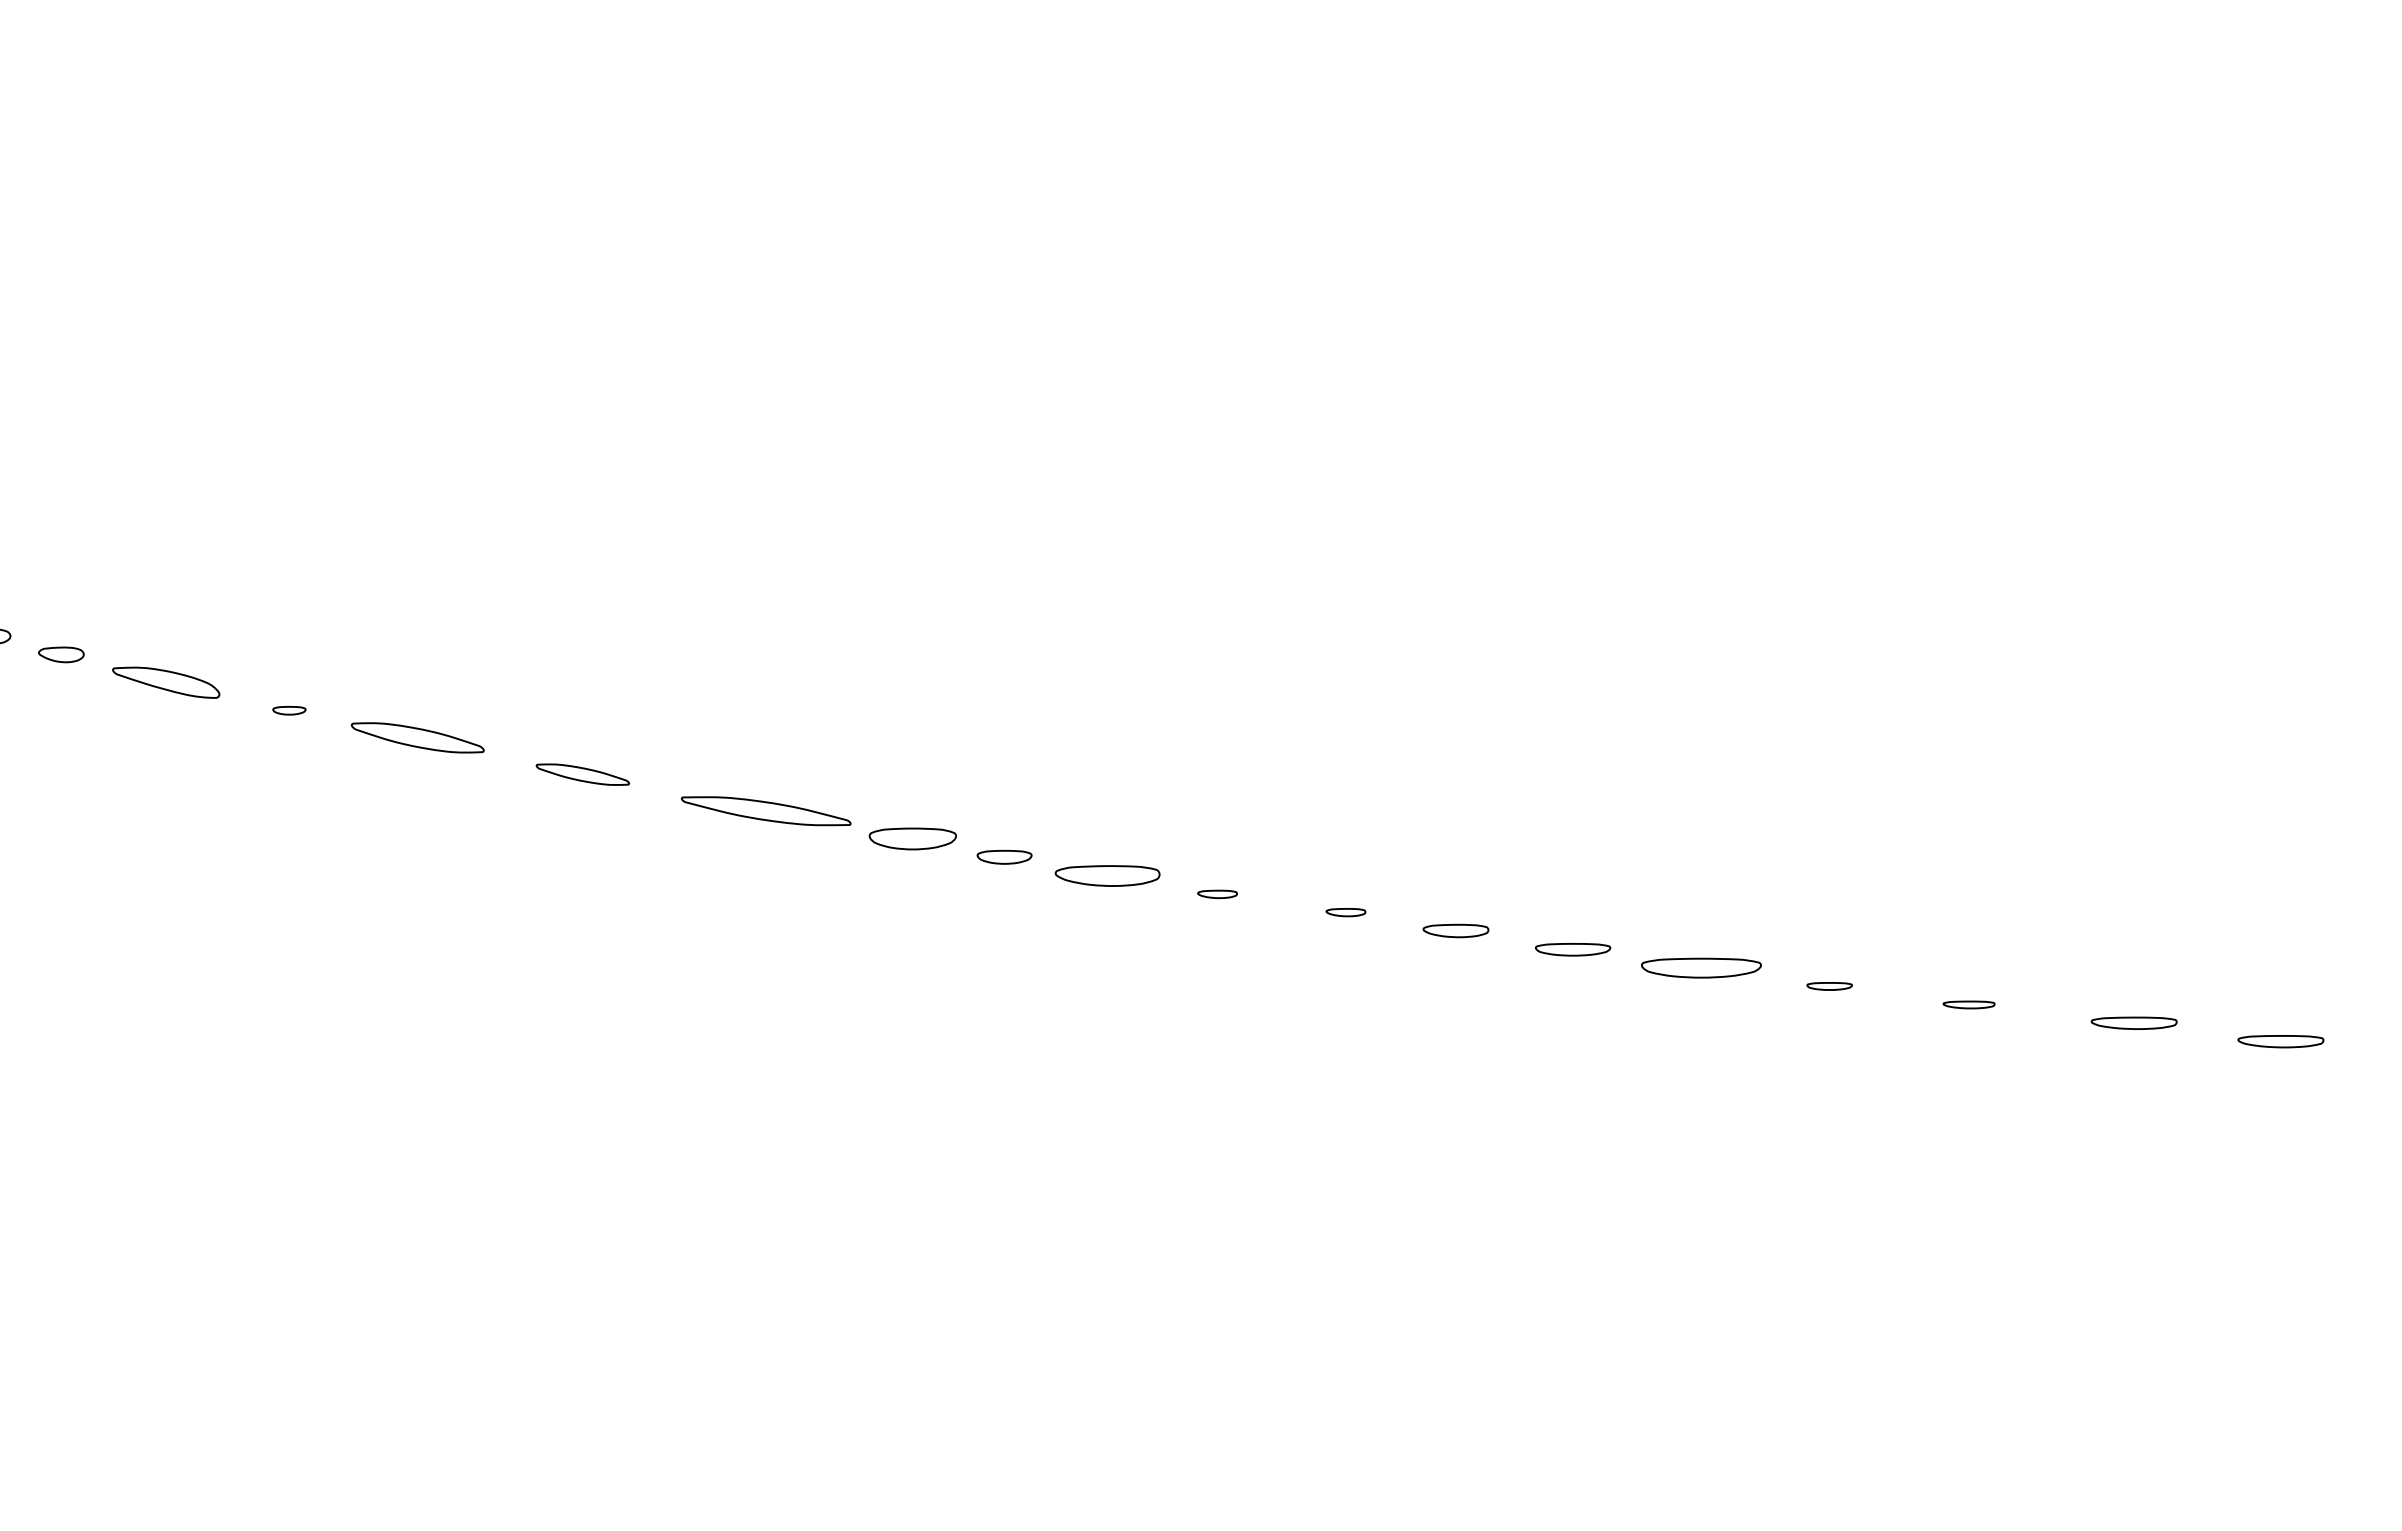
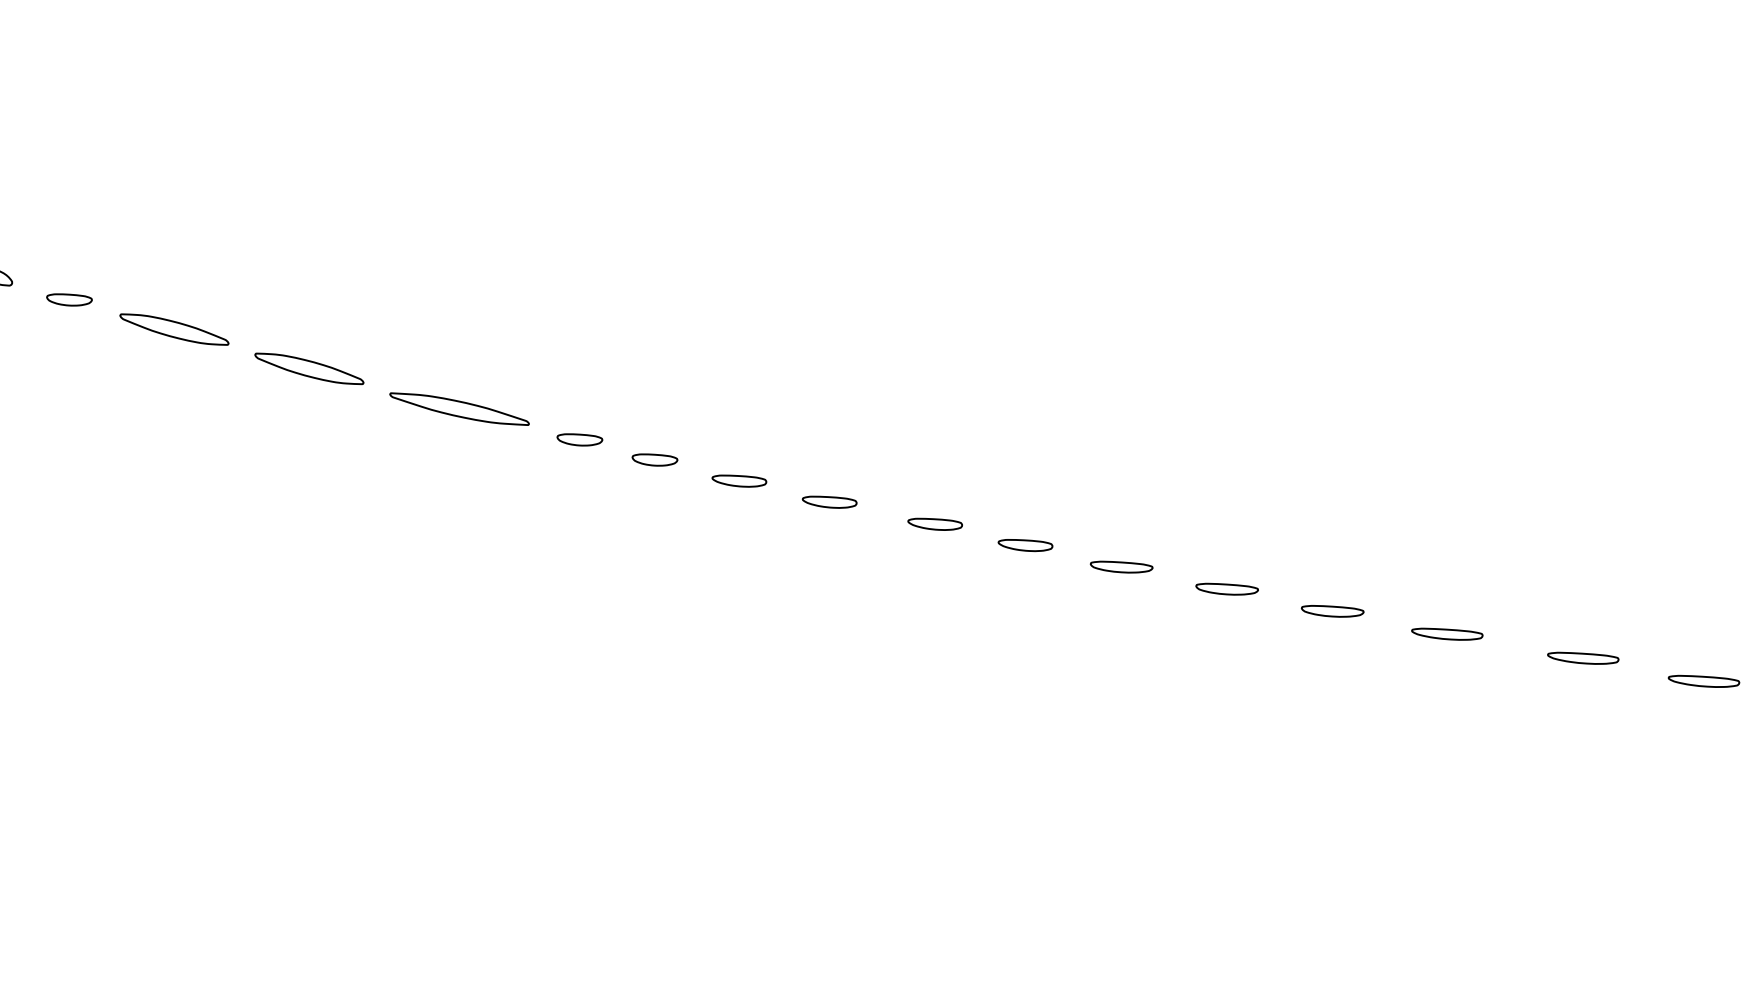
part: (289, 710) -> (69, 300), size x1.67
part: (582, 774) -> (309, 368), size x1.43
part: (912, 838) -> (579, 439), size x0.62
part: (1107, 875) -> (739, 480), size x0.62
part: (1217, 894) -> (829, 502), size x1.67
part: (1345, 912) -> (934, 524), size x1.67
part: (1701, 967) -> (1227, 588), size x0.62
part: (1829, 986) -> (1332, 611), size x1.67
part: (1968, 1004) -> (1446, 634), size x1.67

